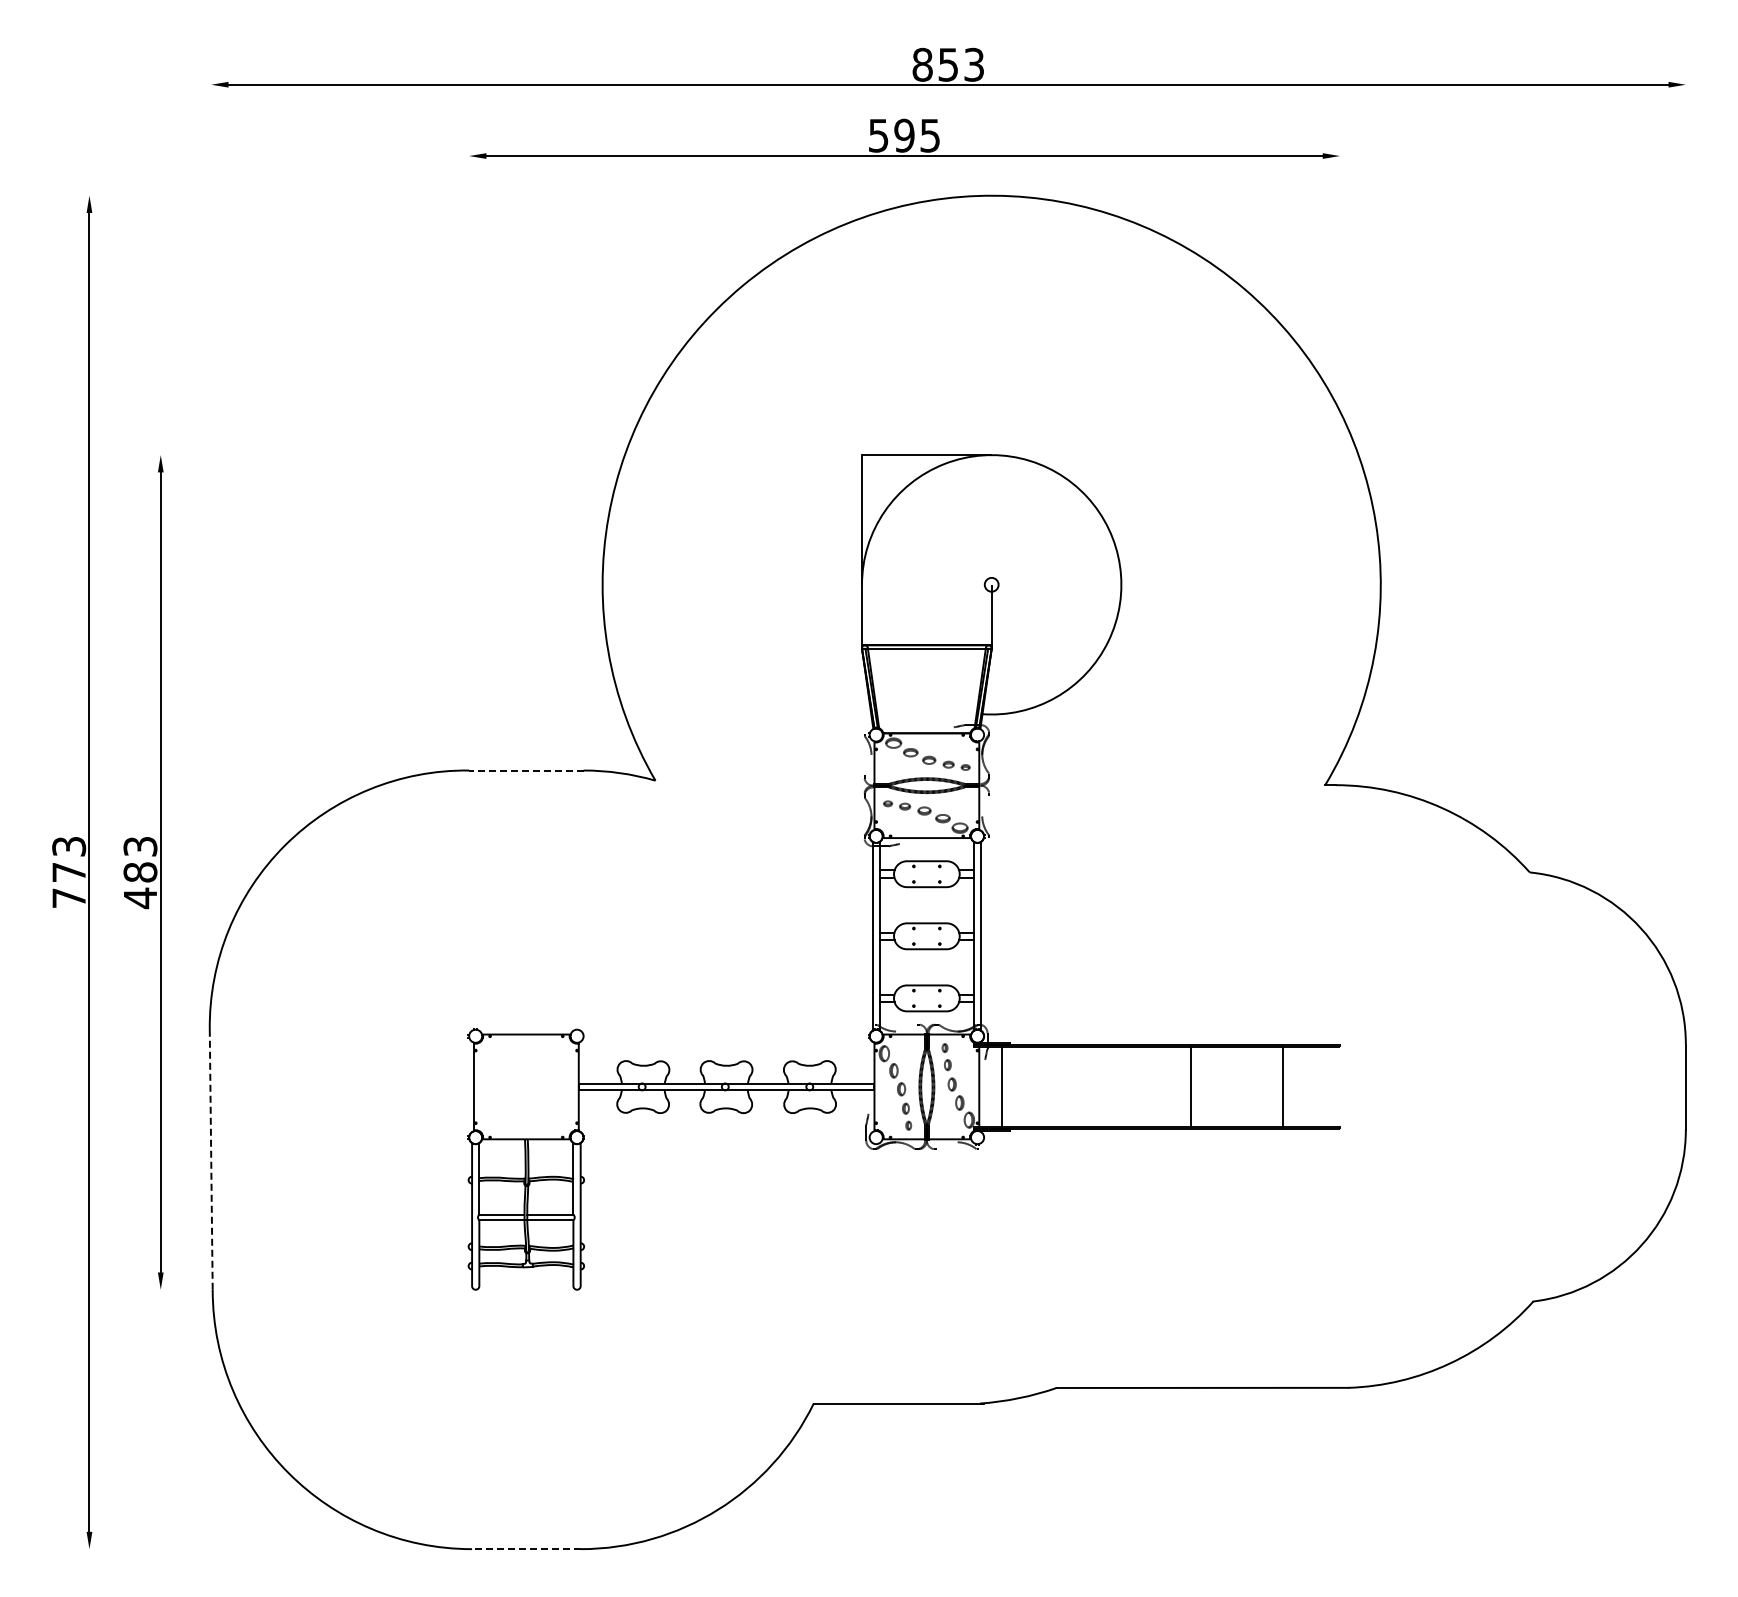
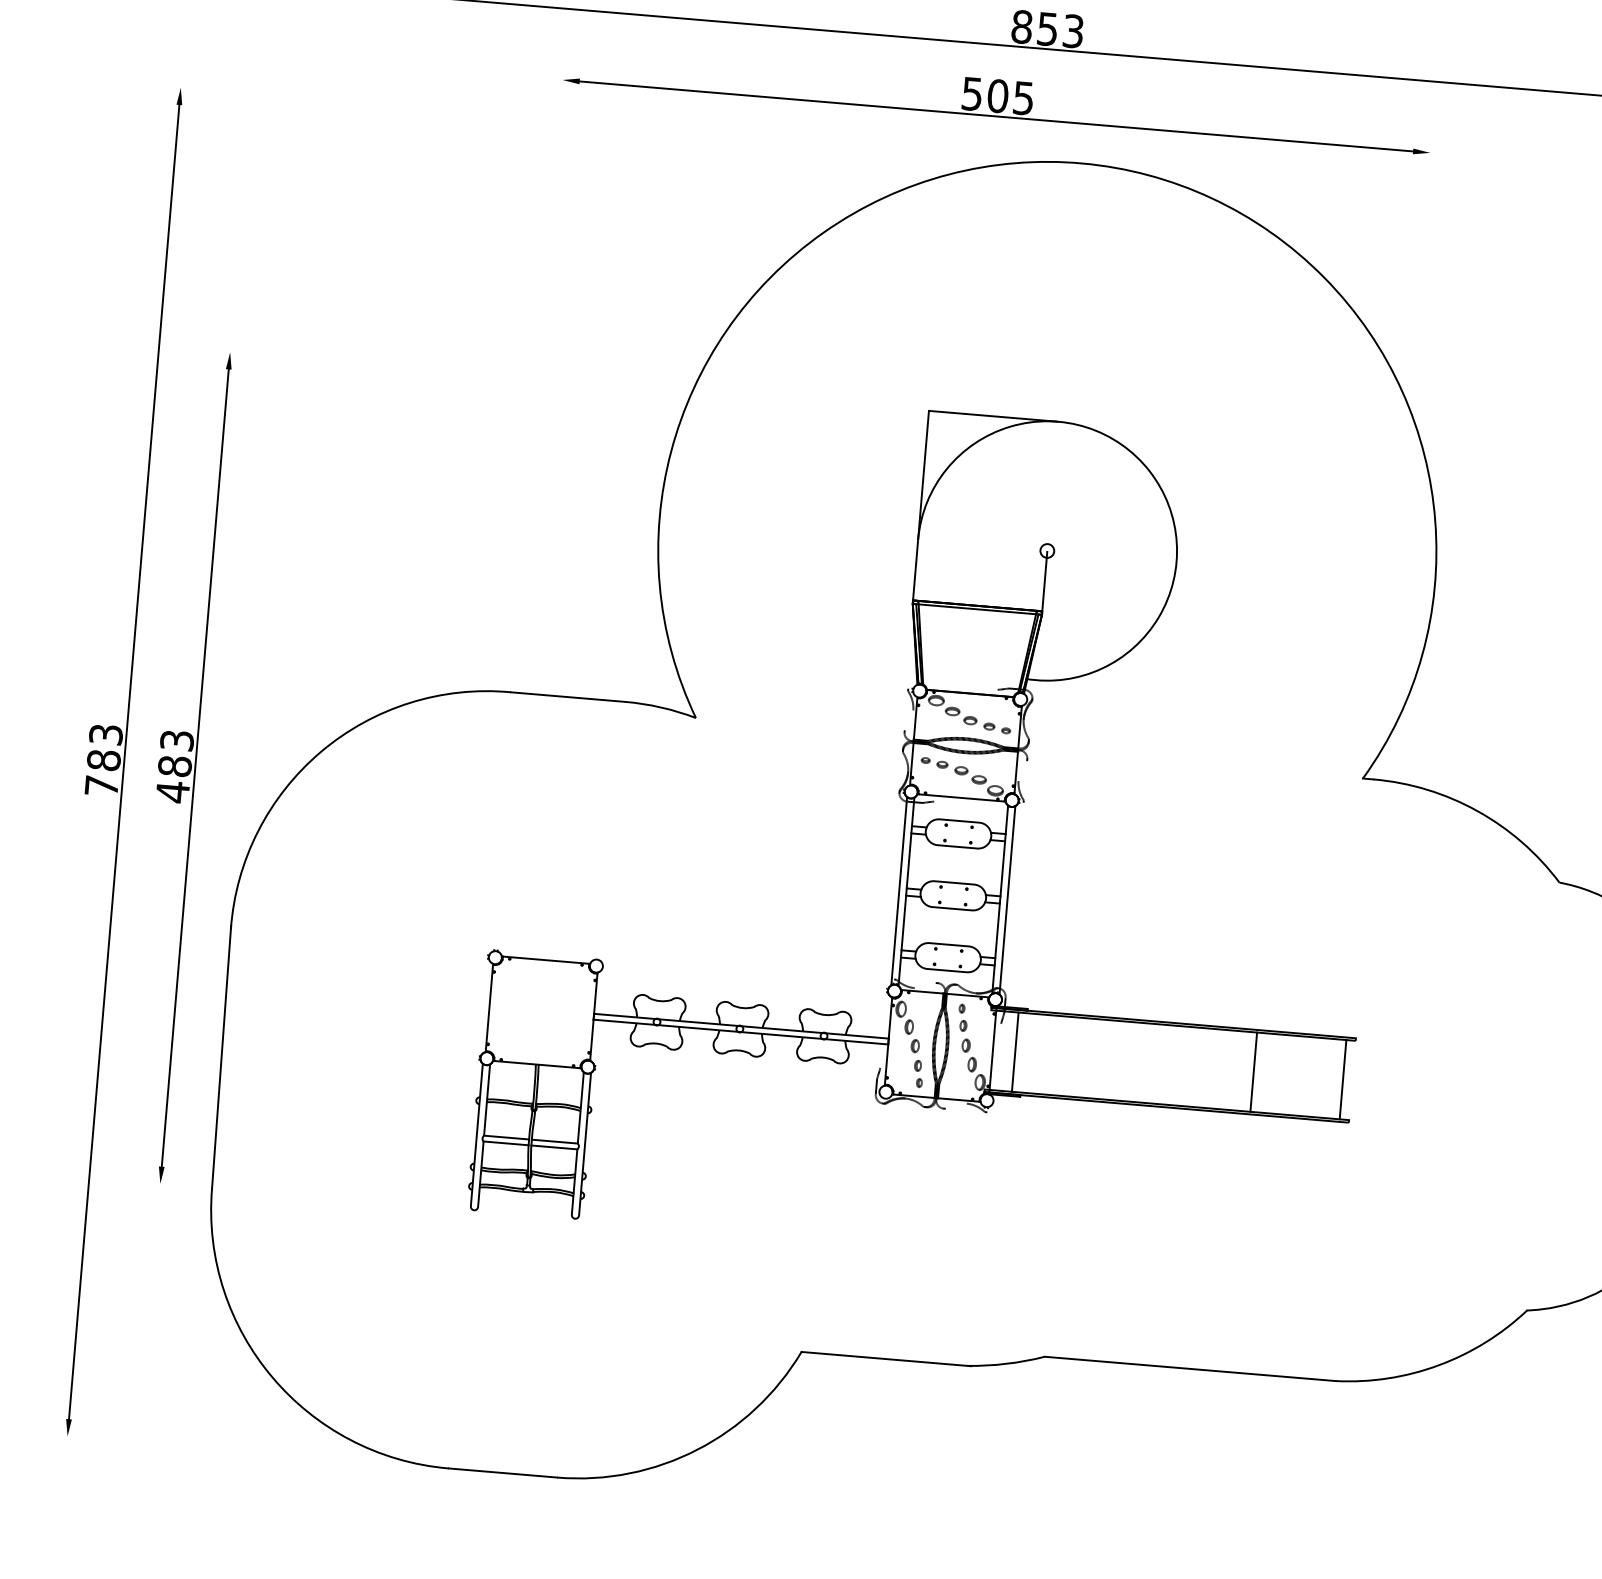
text: (904, 135) -> (998, 95), 595 -> 505
line: (525, 770) -> (567, 697), dashed -> solid
text: (69, 872) -> (104, 760), 773 -> 783
line: (1190, 1086) -> (1253, 1071), moved
line: (1282, 1086) -> (1342, 1079), moved
line: (211, 1157) -> (221, 1056), dashed -> solid
line: (525, 1549) -> (502, 1473), dashed -> solid

